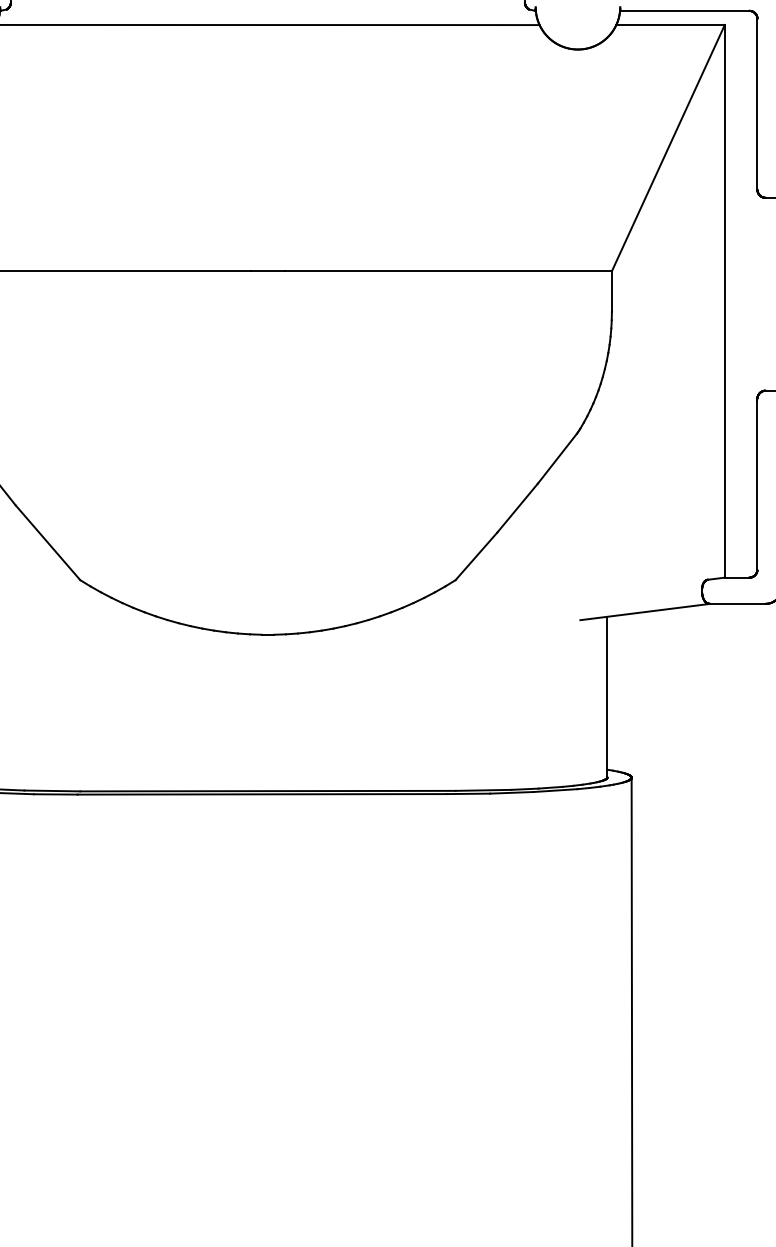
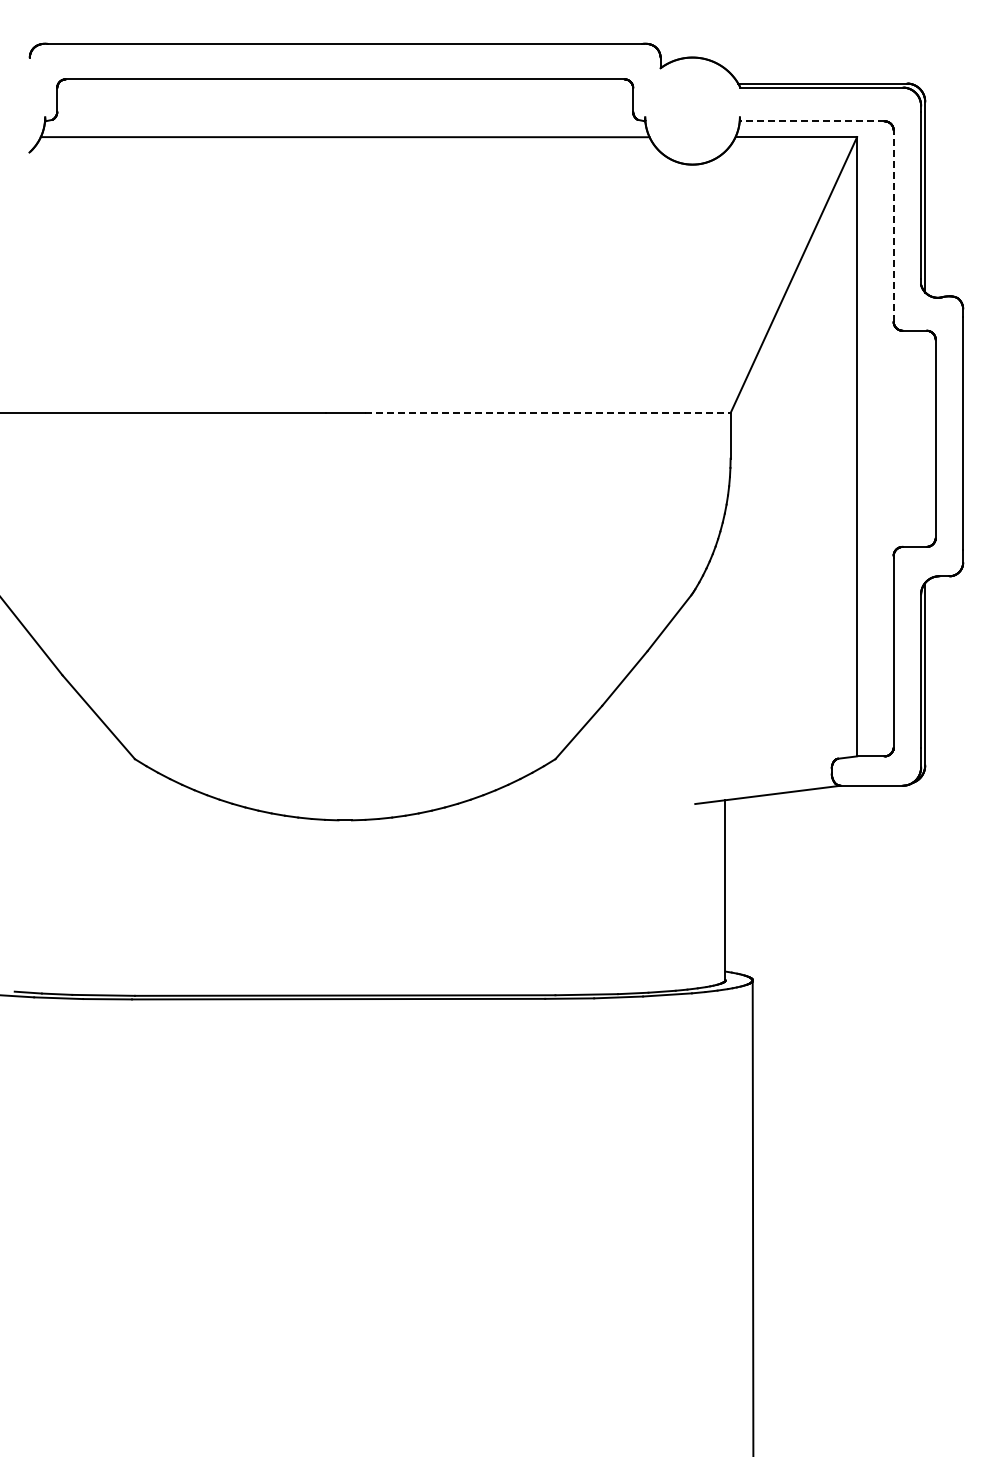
line: (684, 11) -> (811, 121), solid -> dashed
line: (757, 104) -> (893, 226), solid -> dashed
line: (449, 271) -> (548, 413), solid -> dashed

